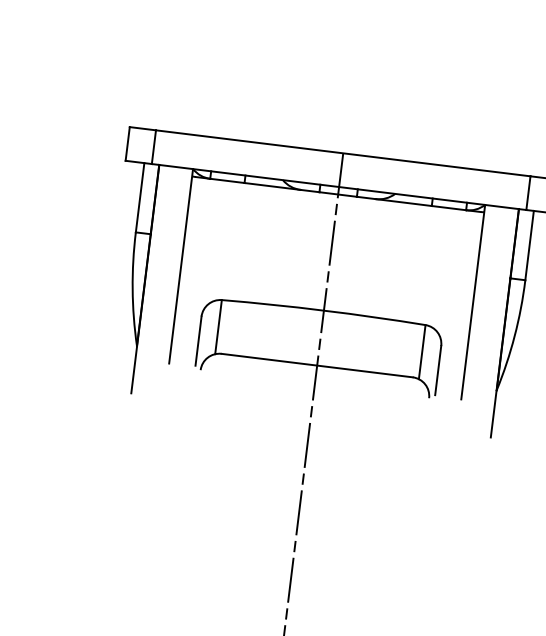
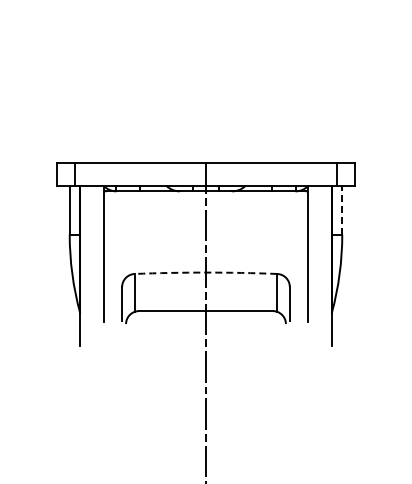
line: (530, 244) -> (342, 209), solid -> dashed
arc: (323, 310) -> (205, 272), solid -> dashed

